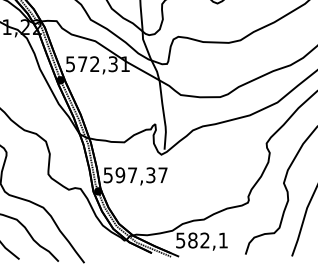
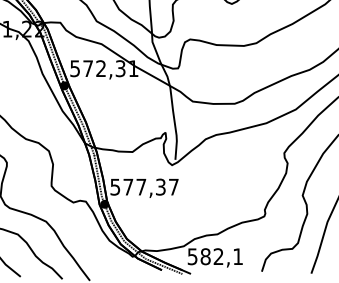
text: (120, 174) -> (128, 186), 597,37 -> 577,37

